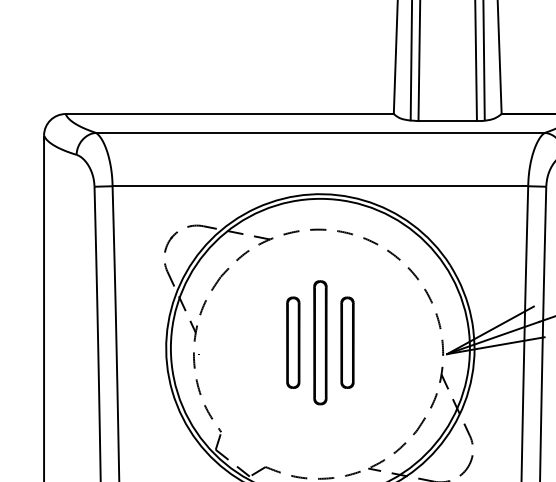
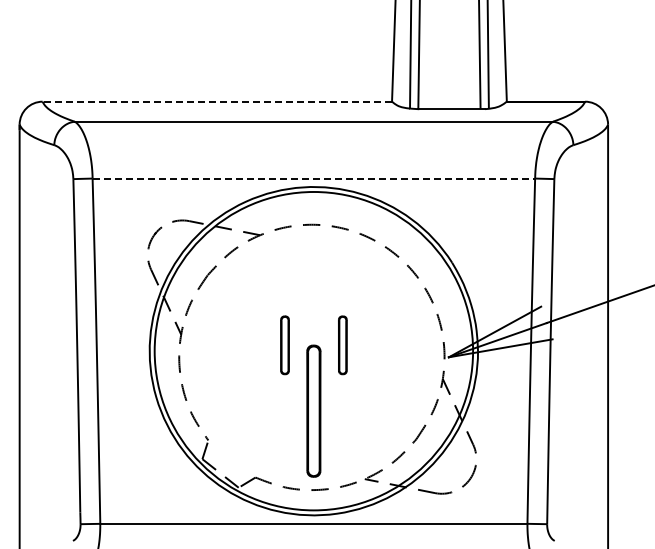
line: (229, 113) -> (217, 101), solid -> dashed
line: (320, 186) -> (314, 178), solid -> dashed
part: (320, 342) -> (313, 410), moved
part: (292, 343) -> (284, 345), size x0.6
part: (347, 343) -> (342, 345), size x0.6

